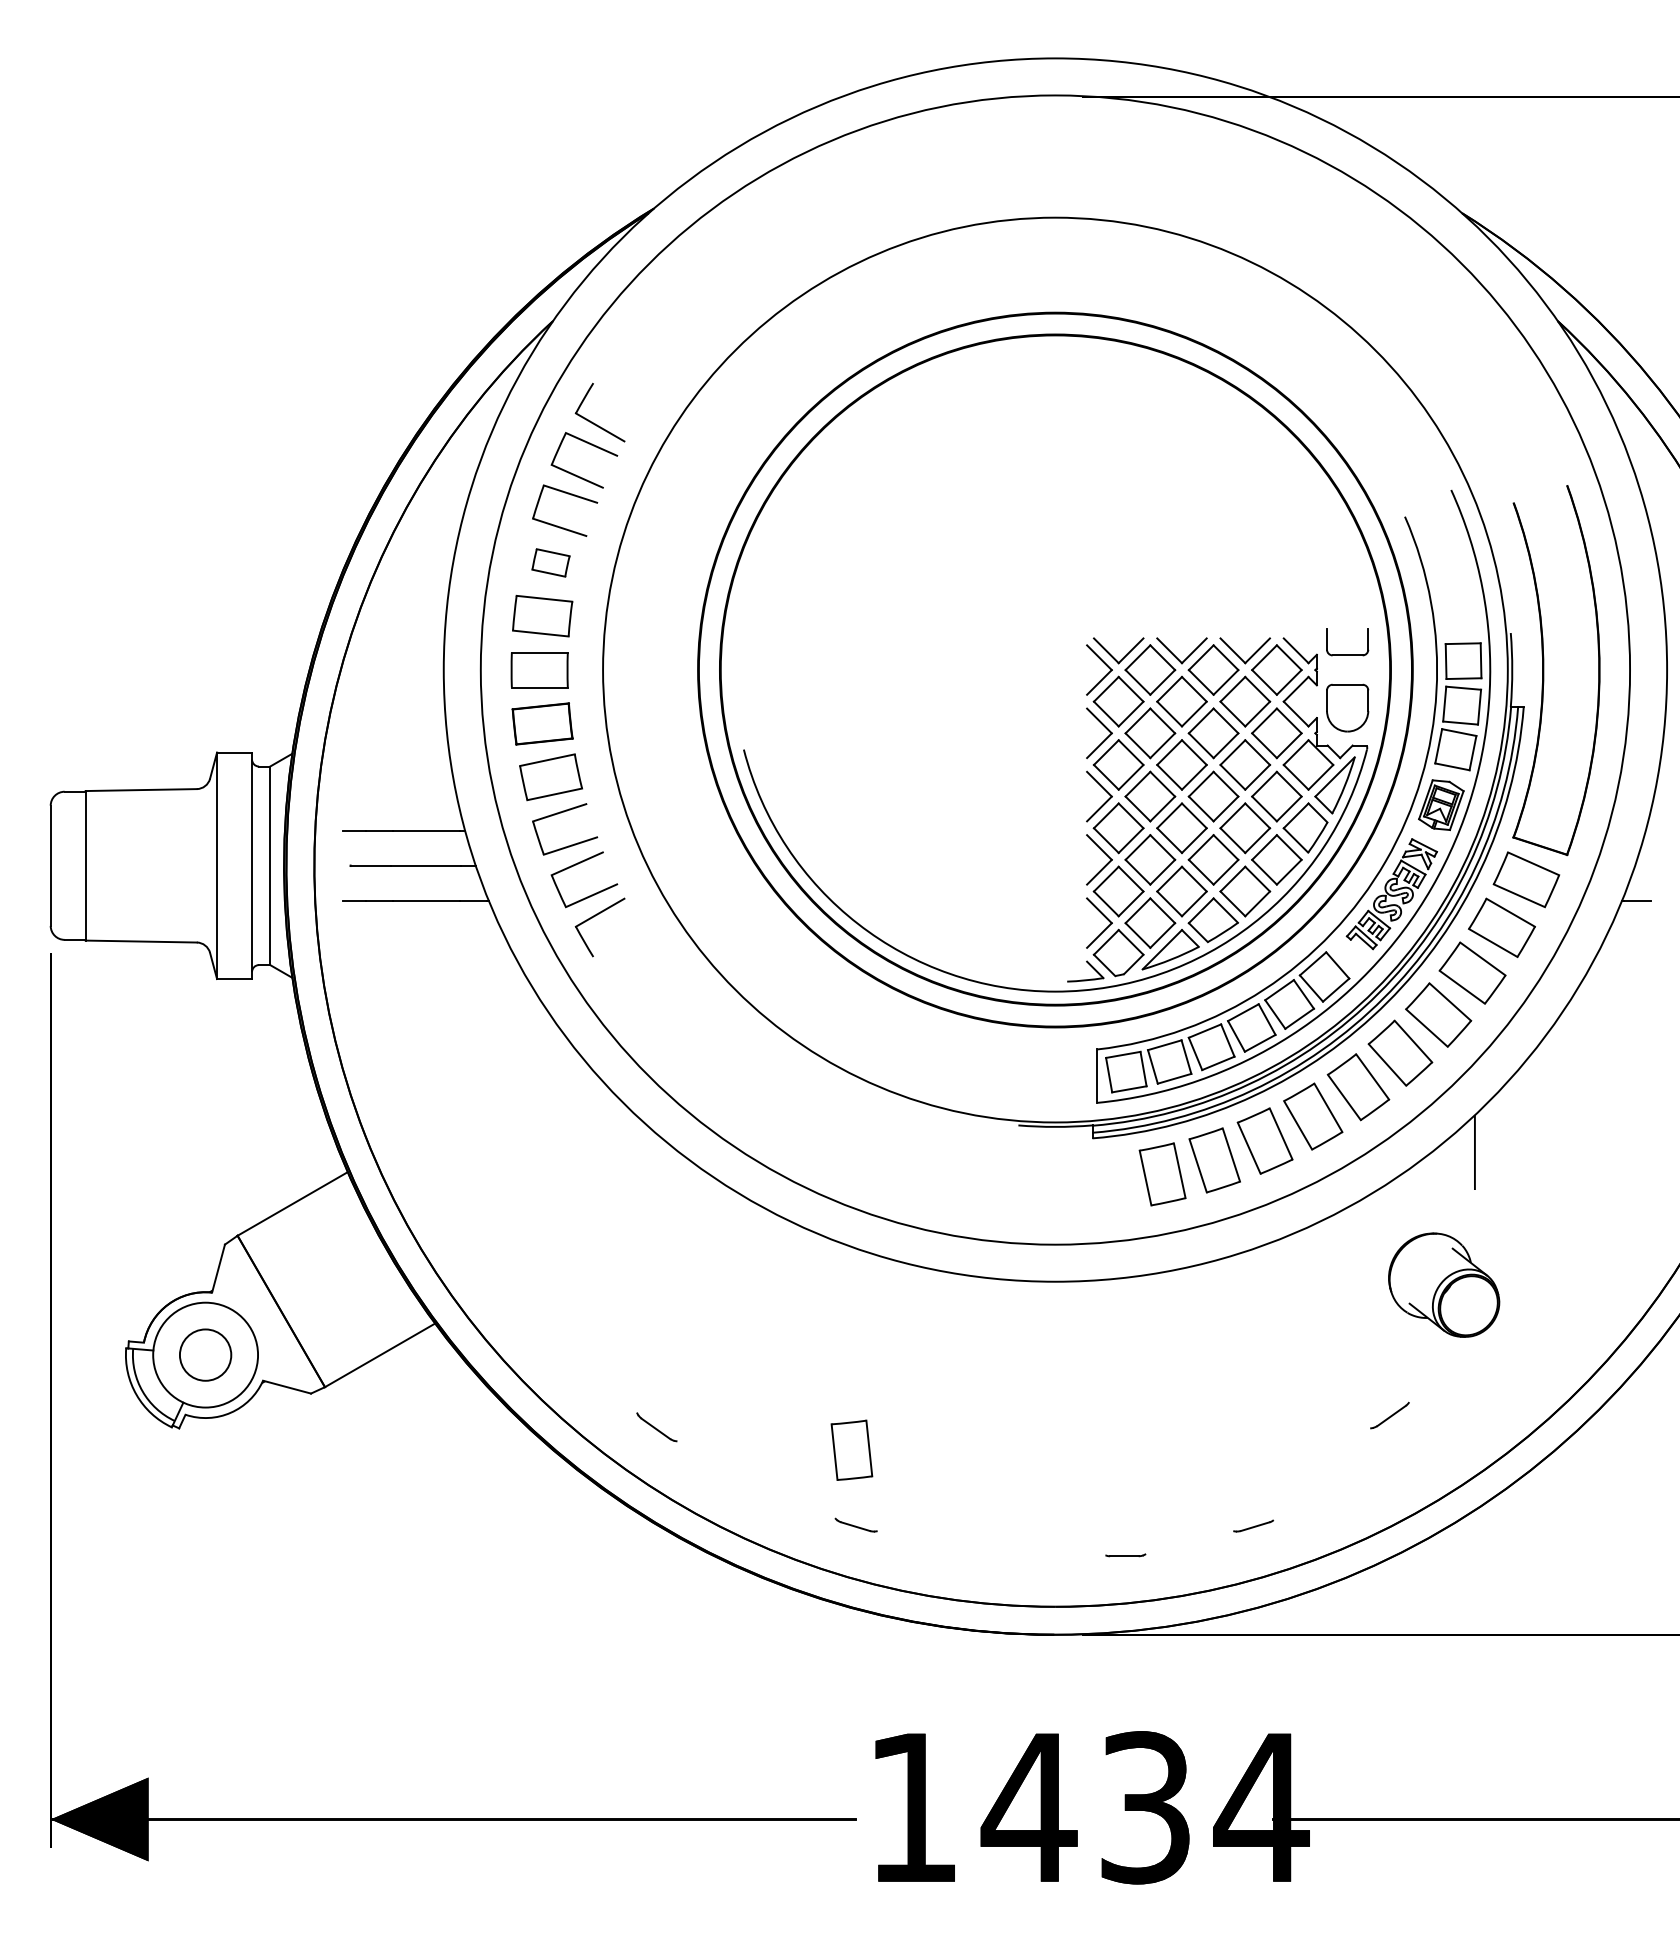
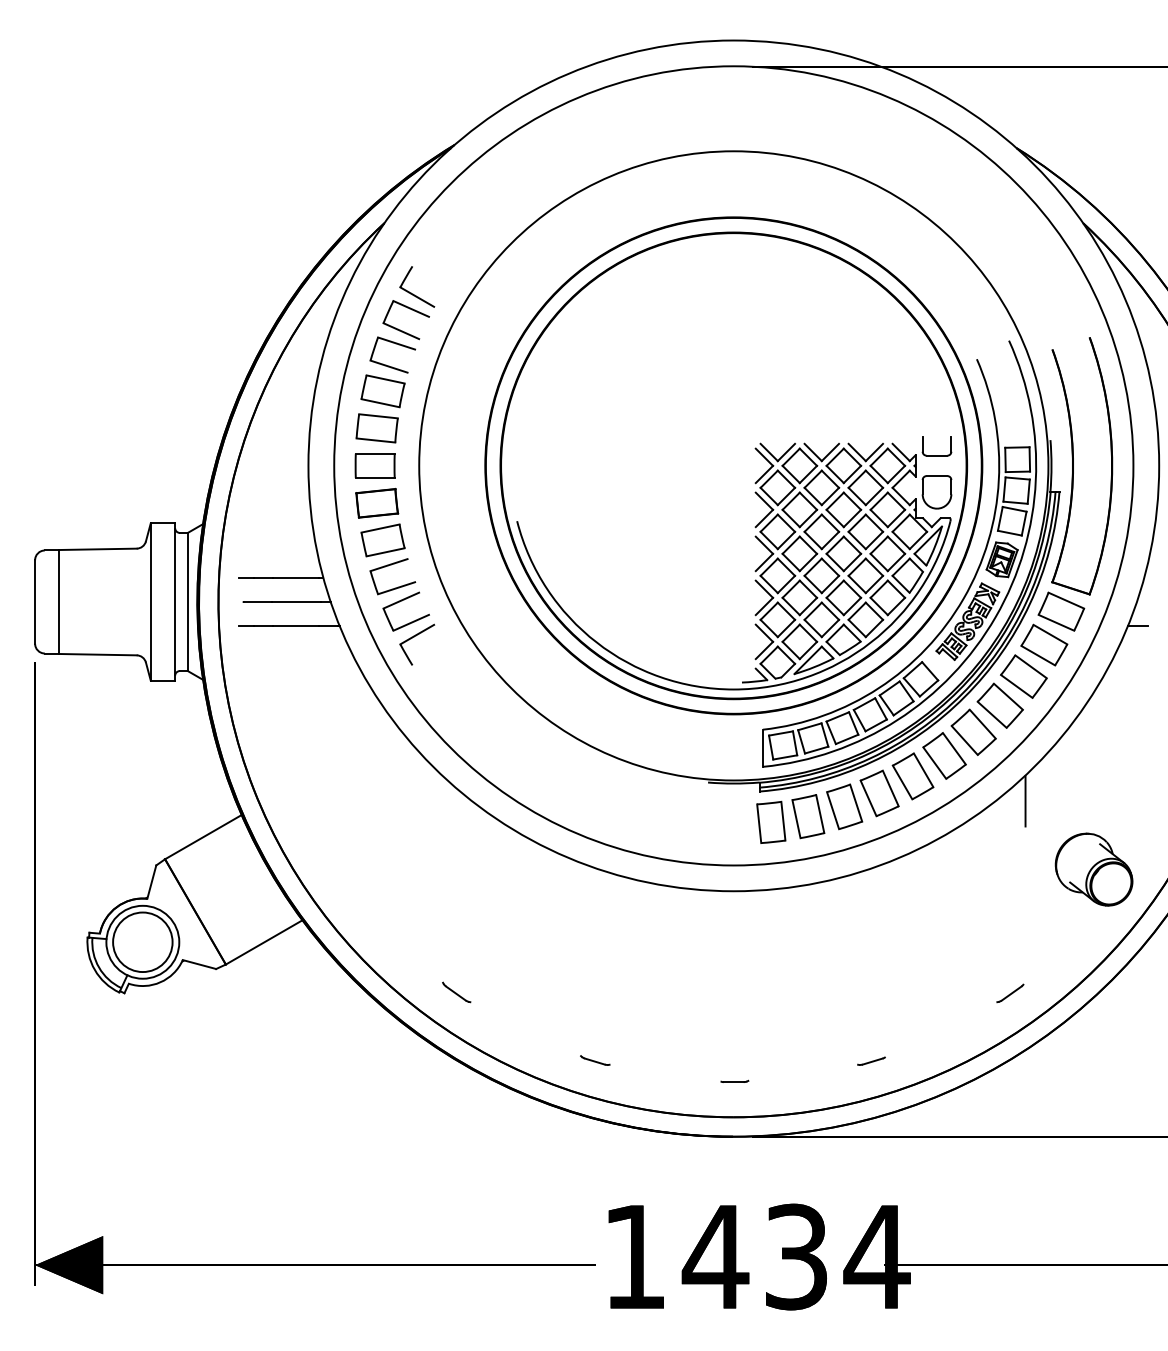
part: (550, 563) -> (382, 391), size x1.67
part: (1443, 1284) -> (1093, 869), moved
circle: (205, 1355) -> (142, 942), size x1.67
part: (1390, 1415) -> (1010, 993), moved
part: (852, 1448) -> (771, 821), moved
part: (1125, 1553) -> (734, 1080), moved

